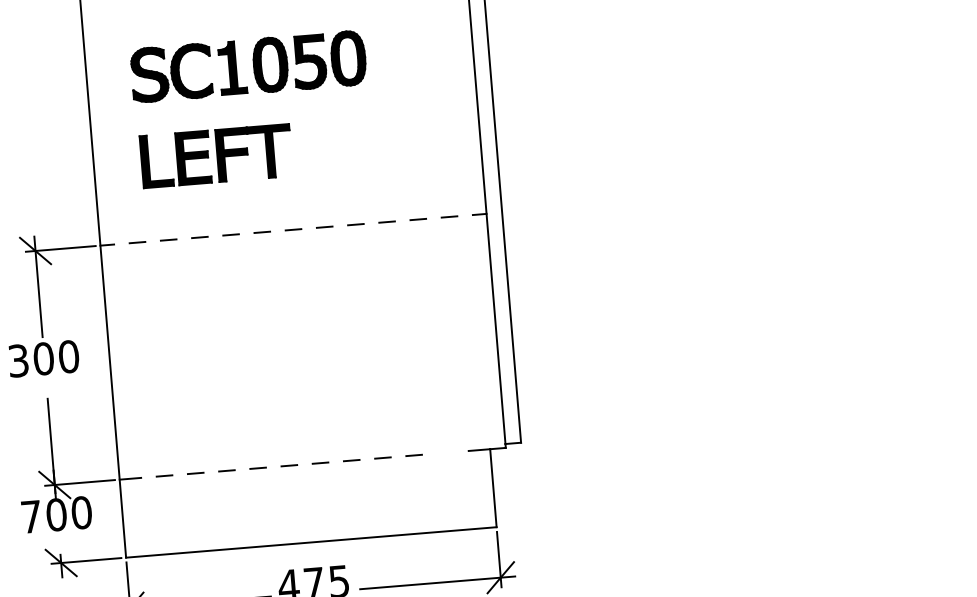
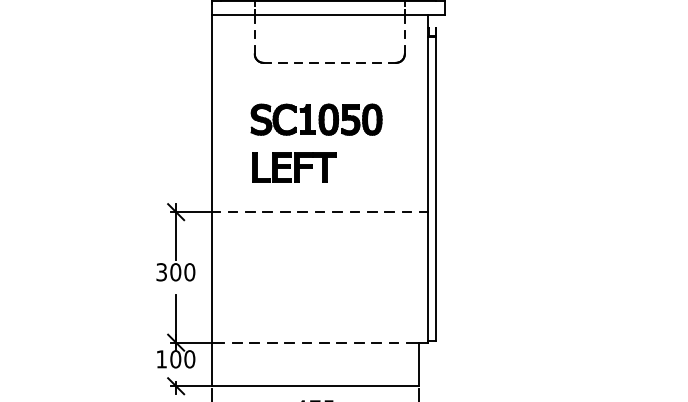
part: (248, 93) -> (315, 134), moved
line: (444, 452) -> (393, 342), added
text: (31, 517) -> (161, 359), 700 -> 100

